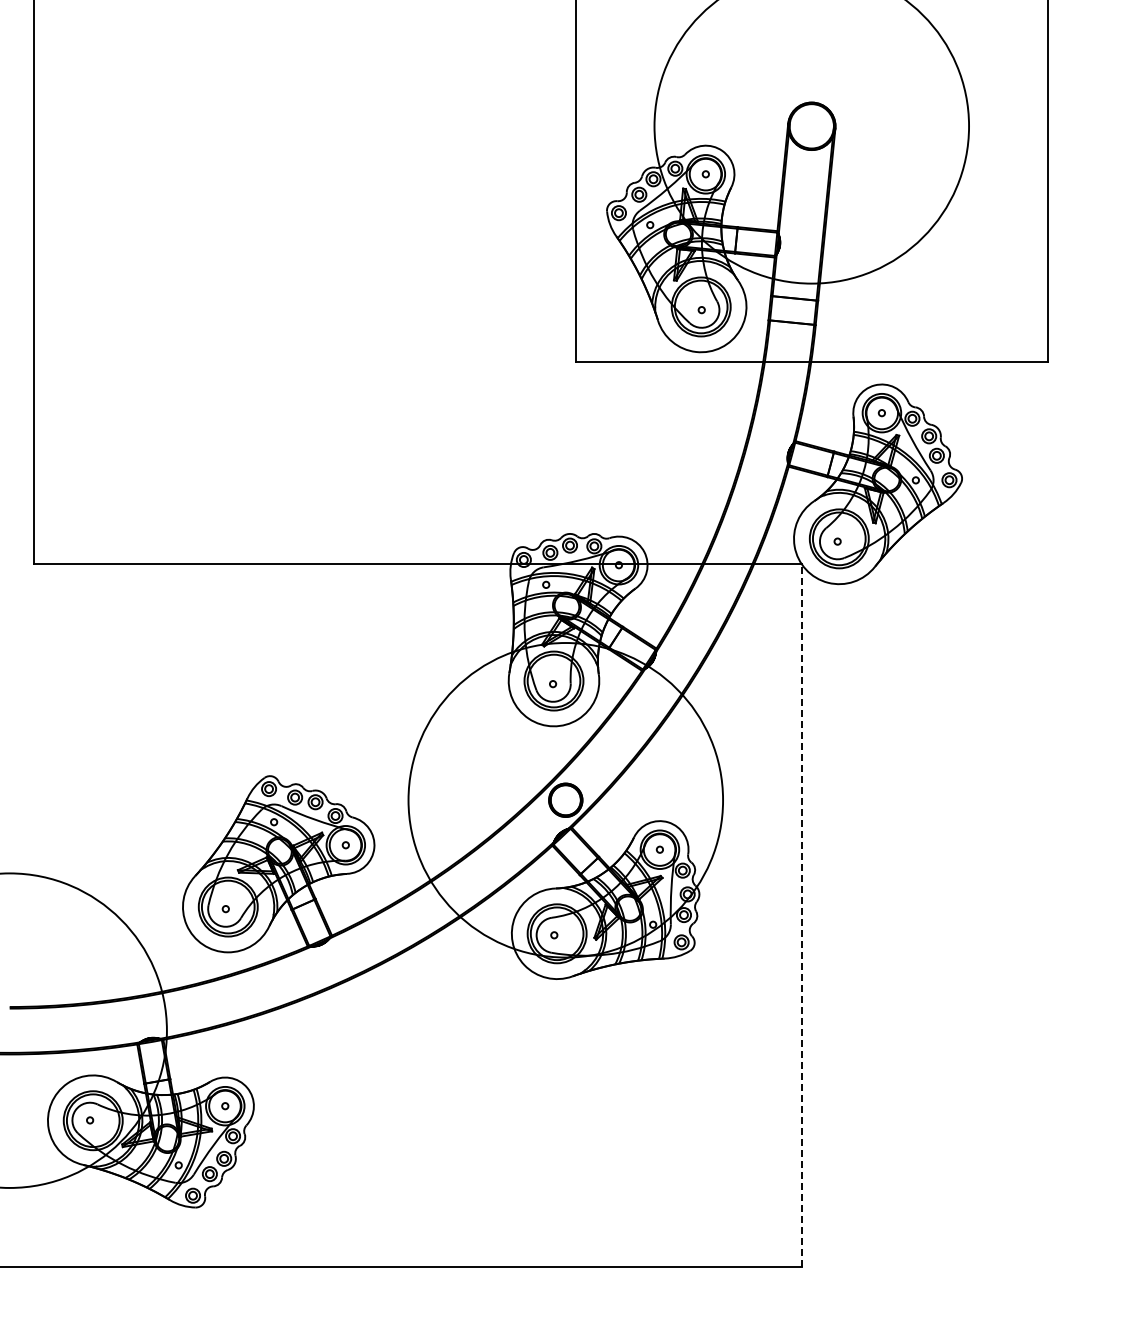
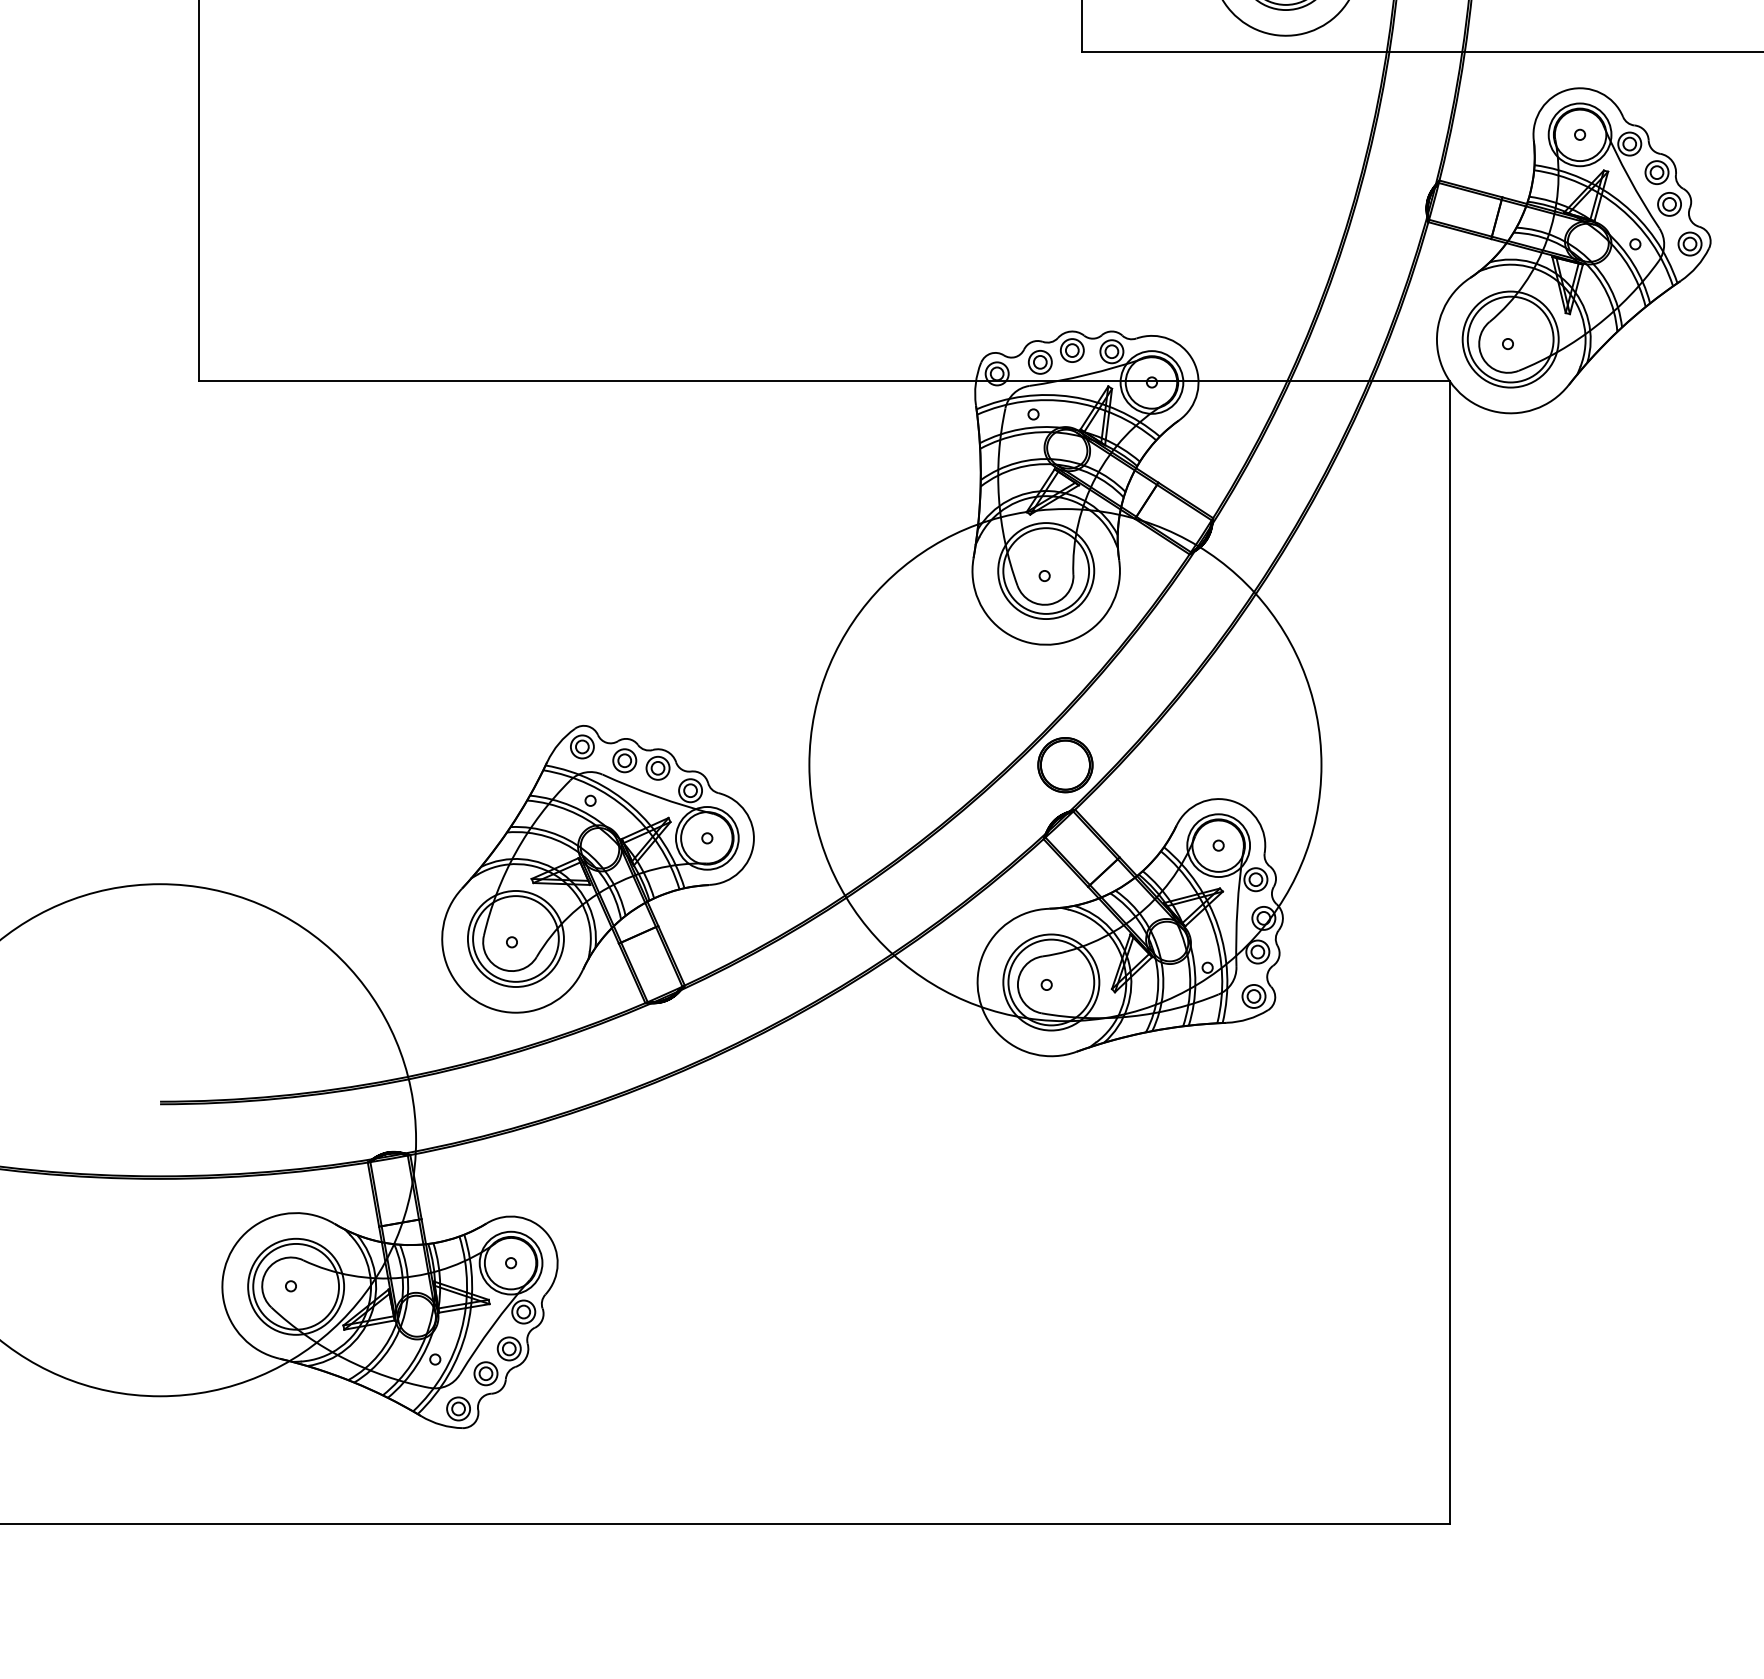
line: (801, 914) -> (1449, 951), dashed -> solid

